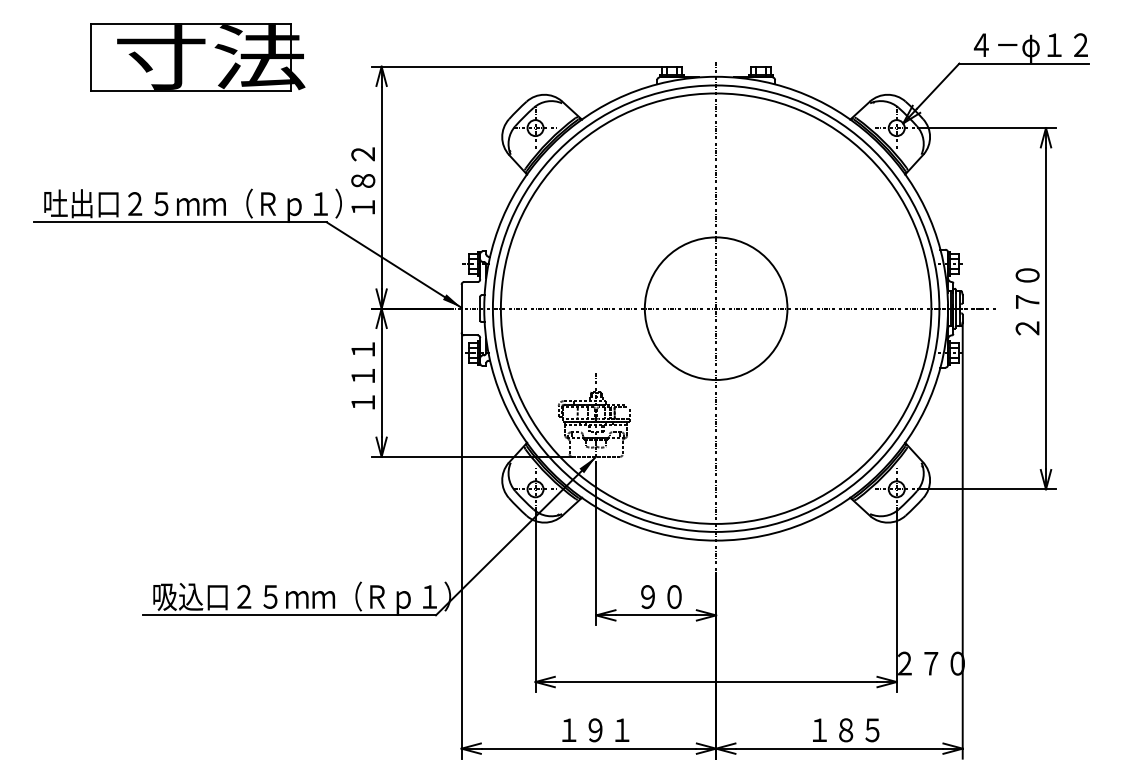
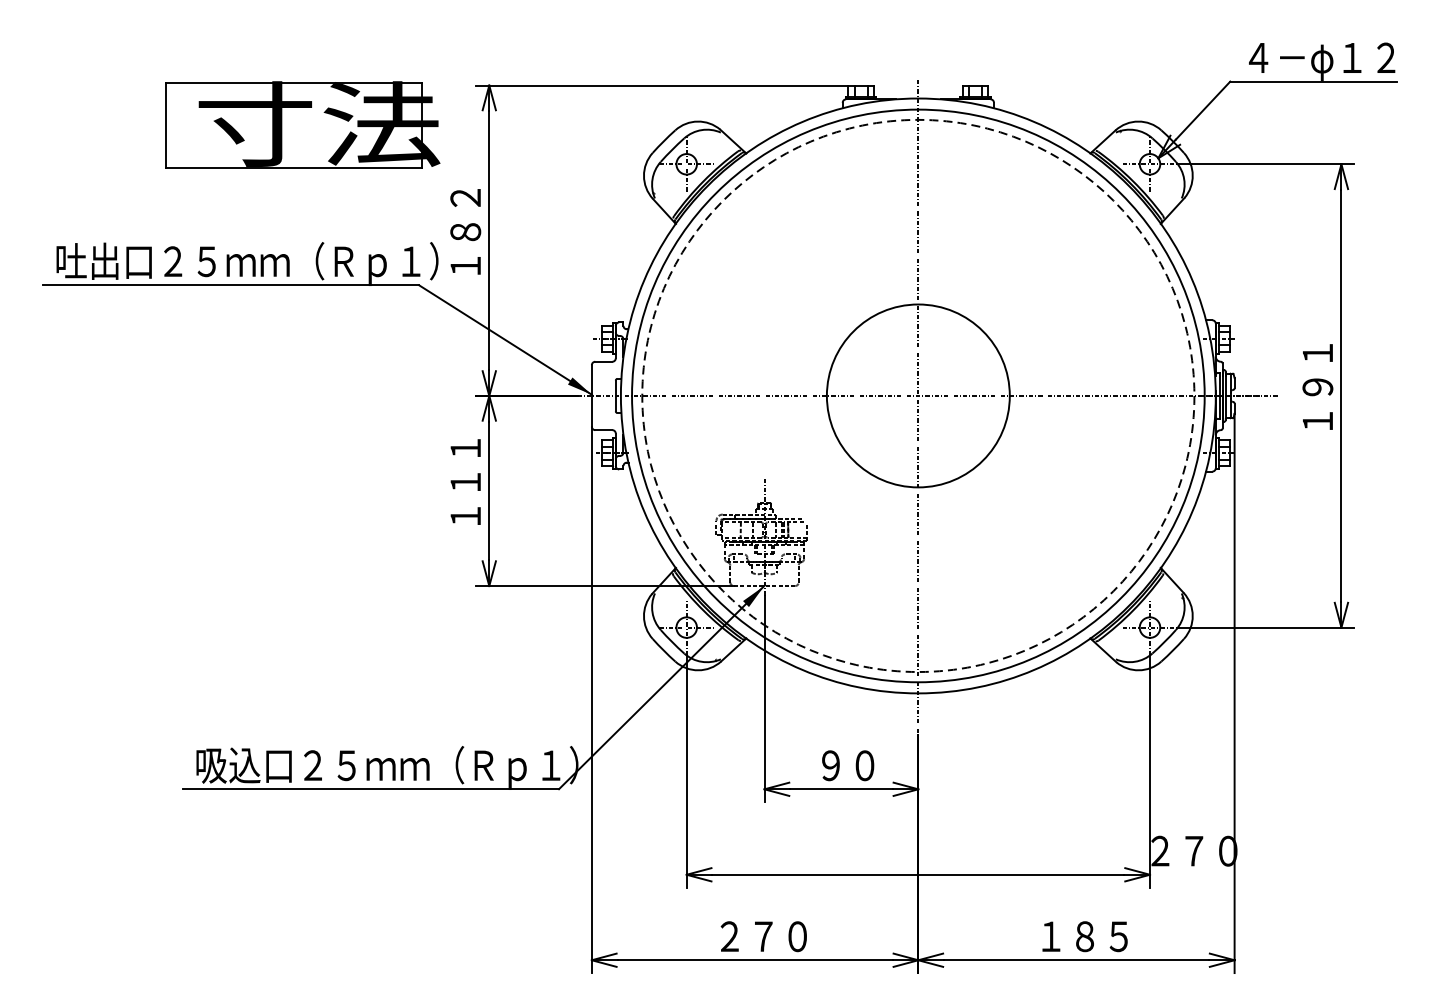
part: (197, 57) -> (301, 125), moved
text: (1027, 301) -> (1317, 386), ２７０ -> １９１
circle: (715, 308) -> (917, 395), solid -> dashed
text: (595, 730) -> (763, 936), １９１ -> ２７０

